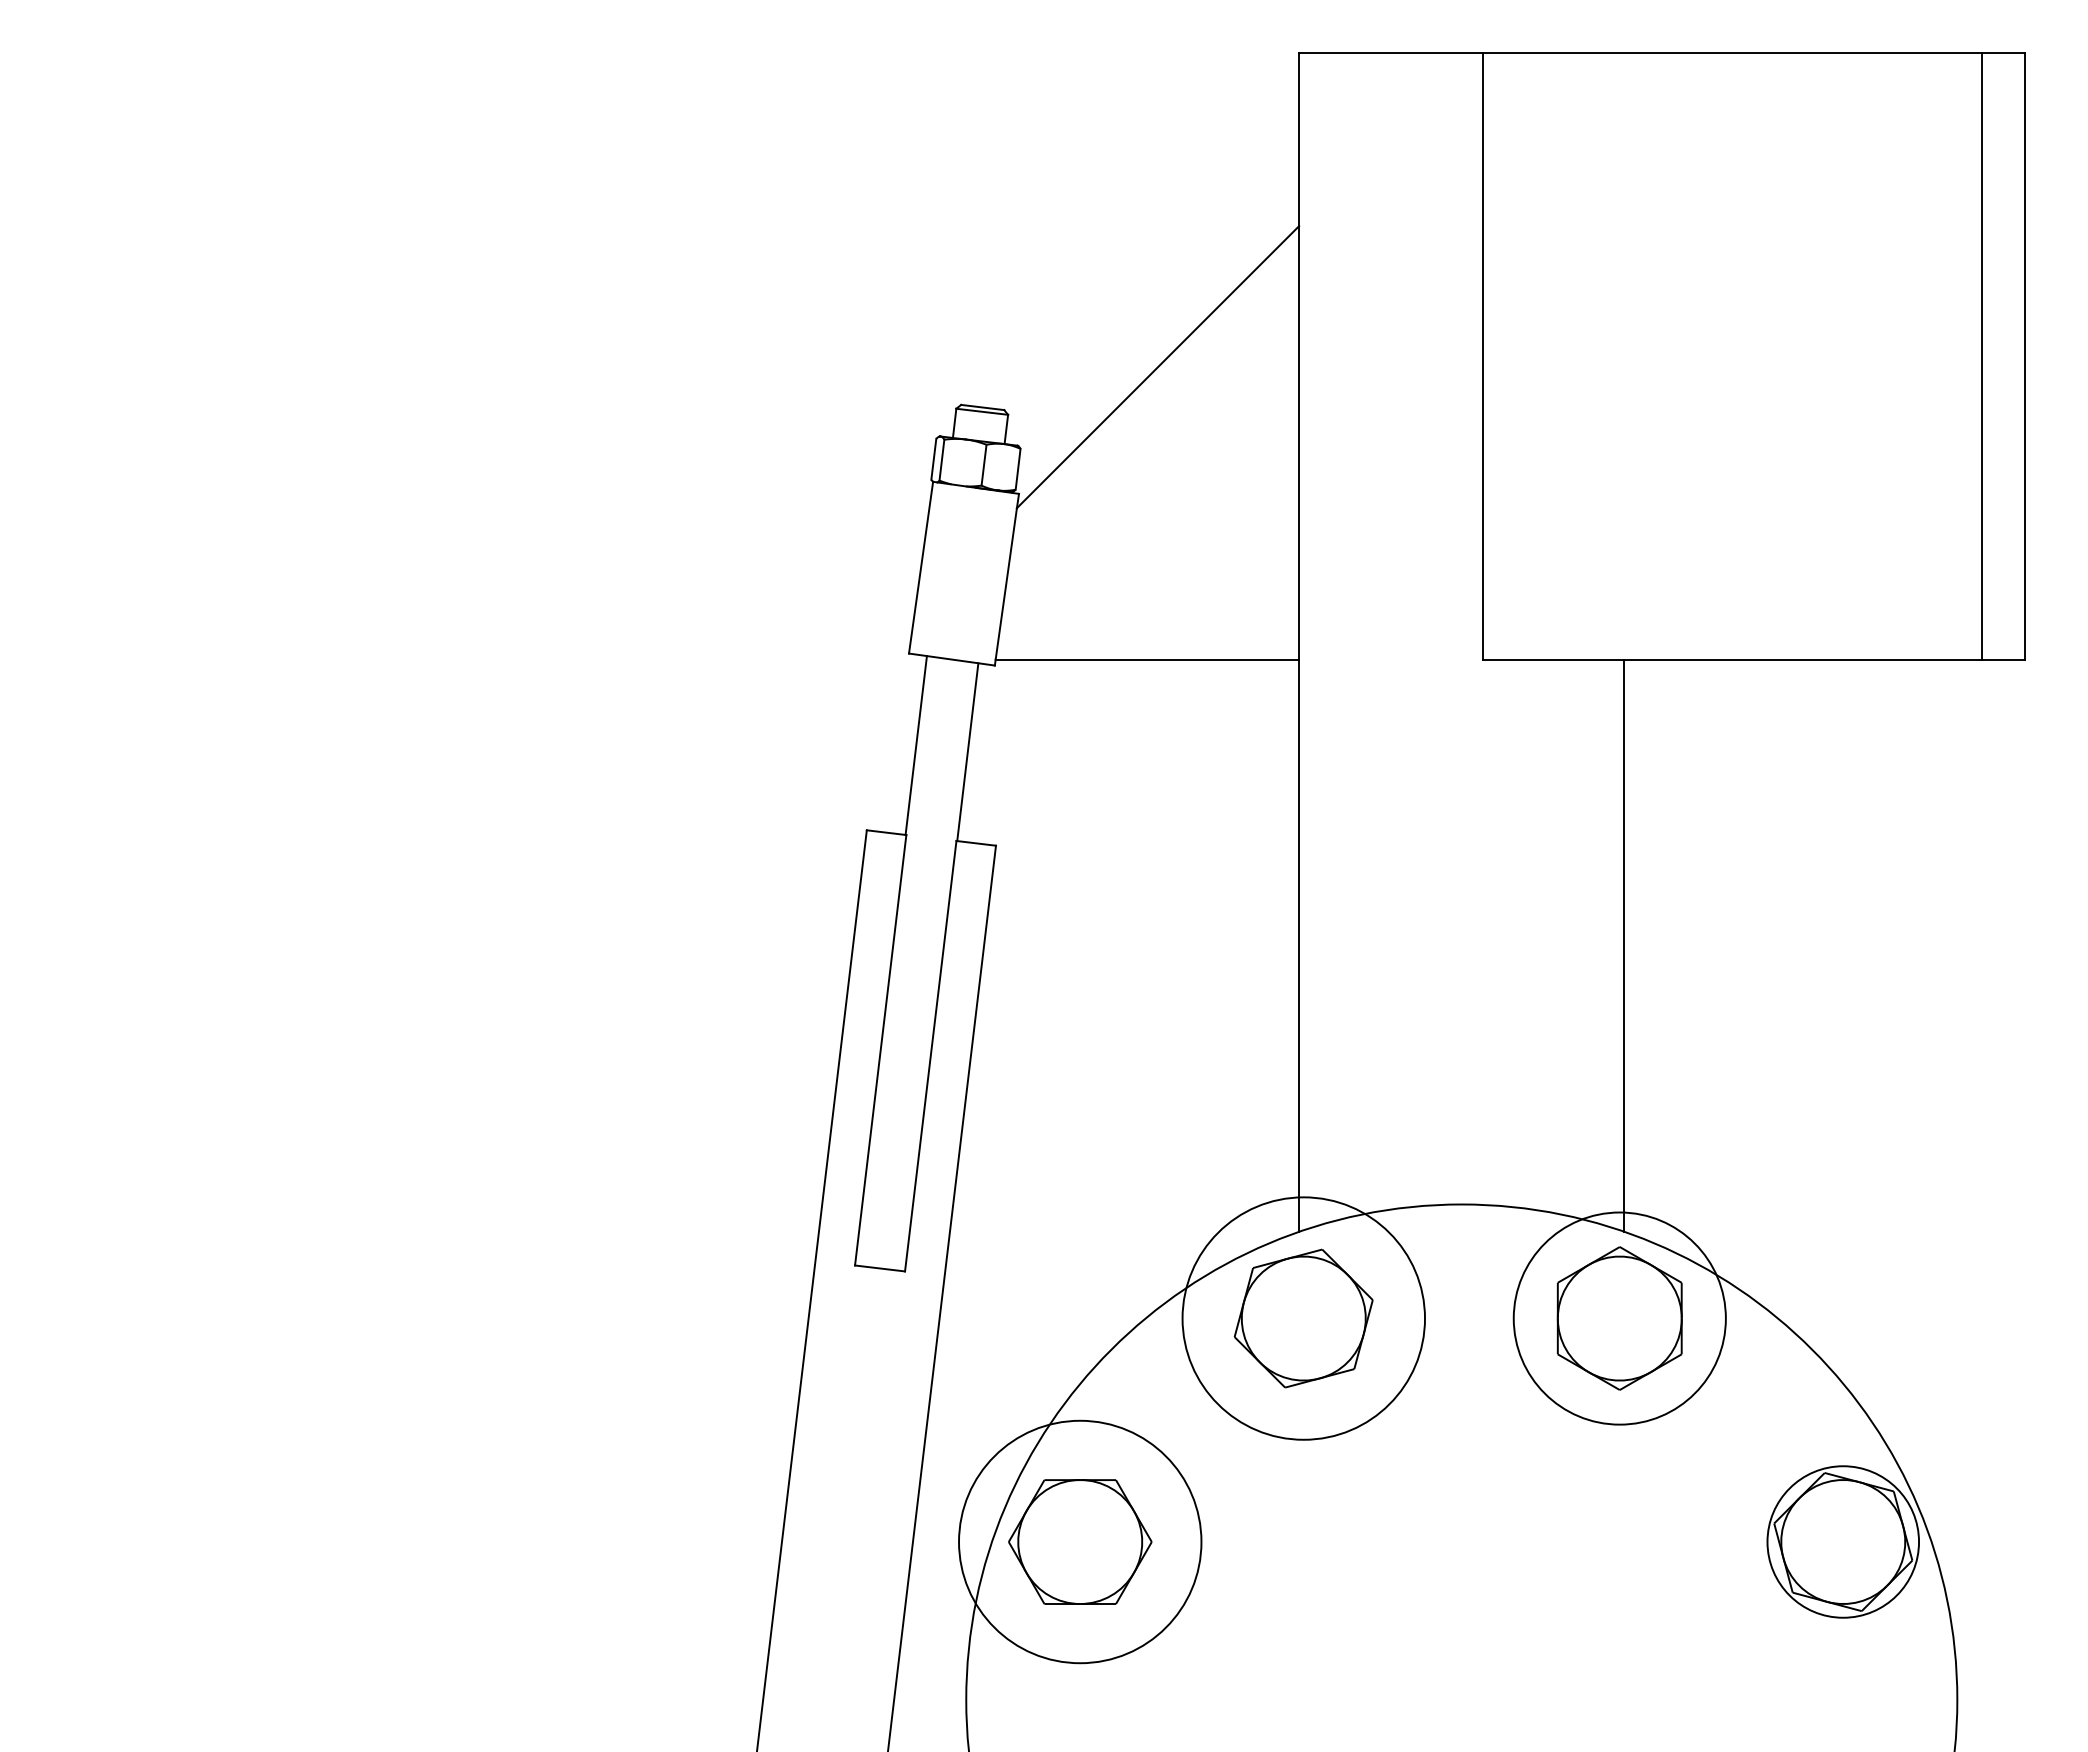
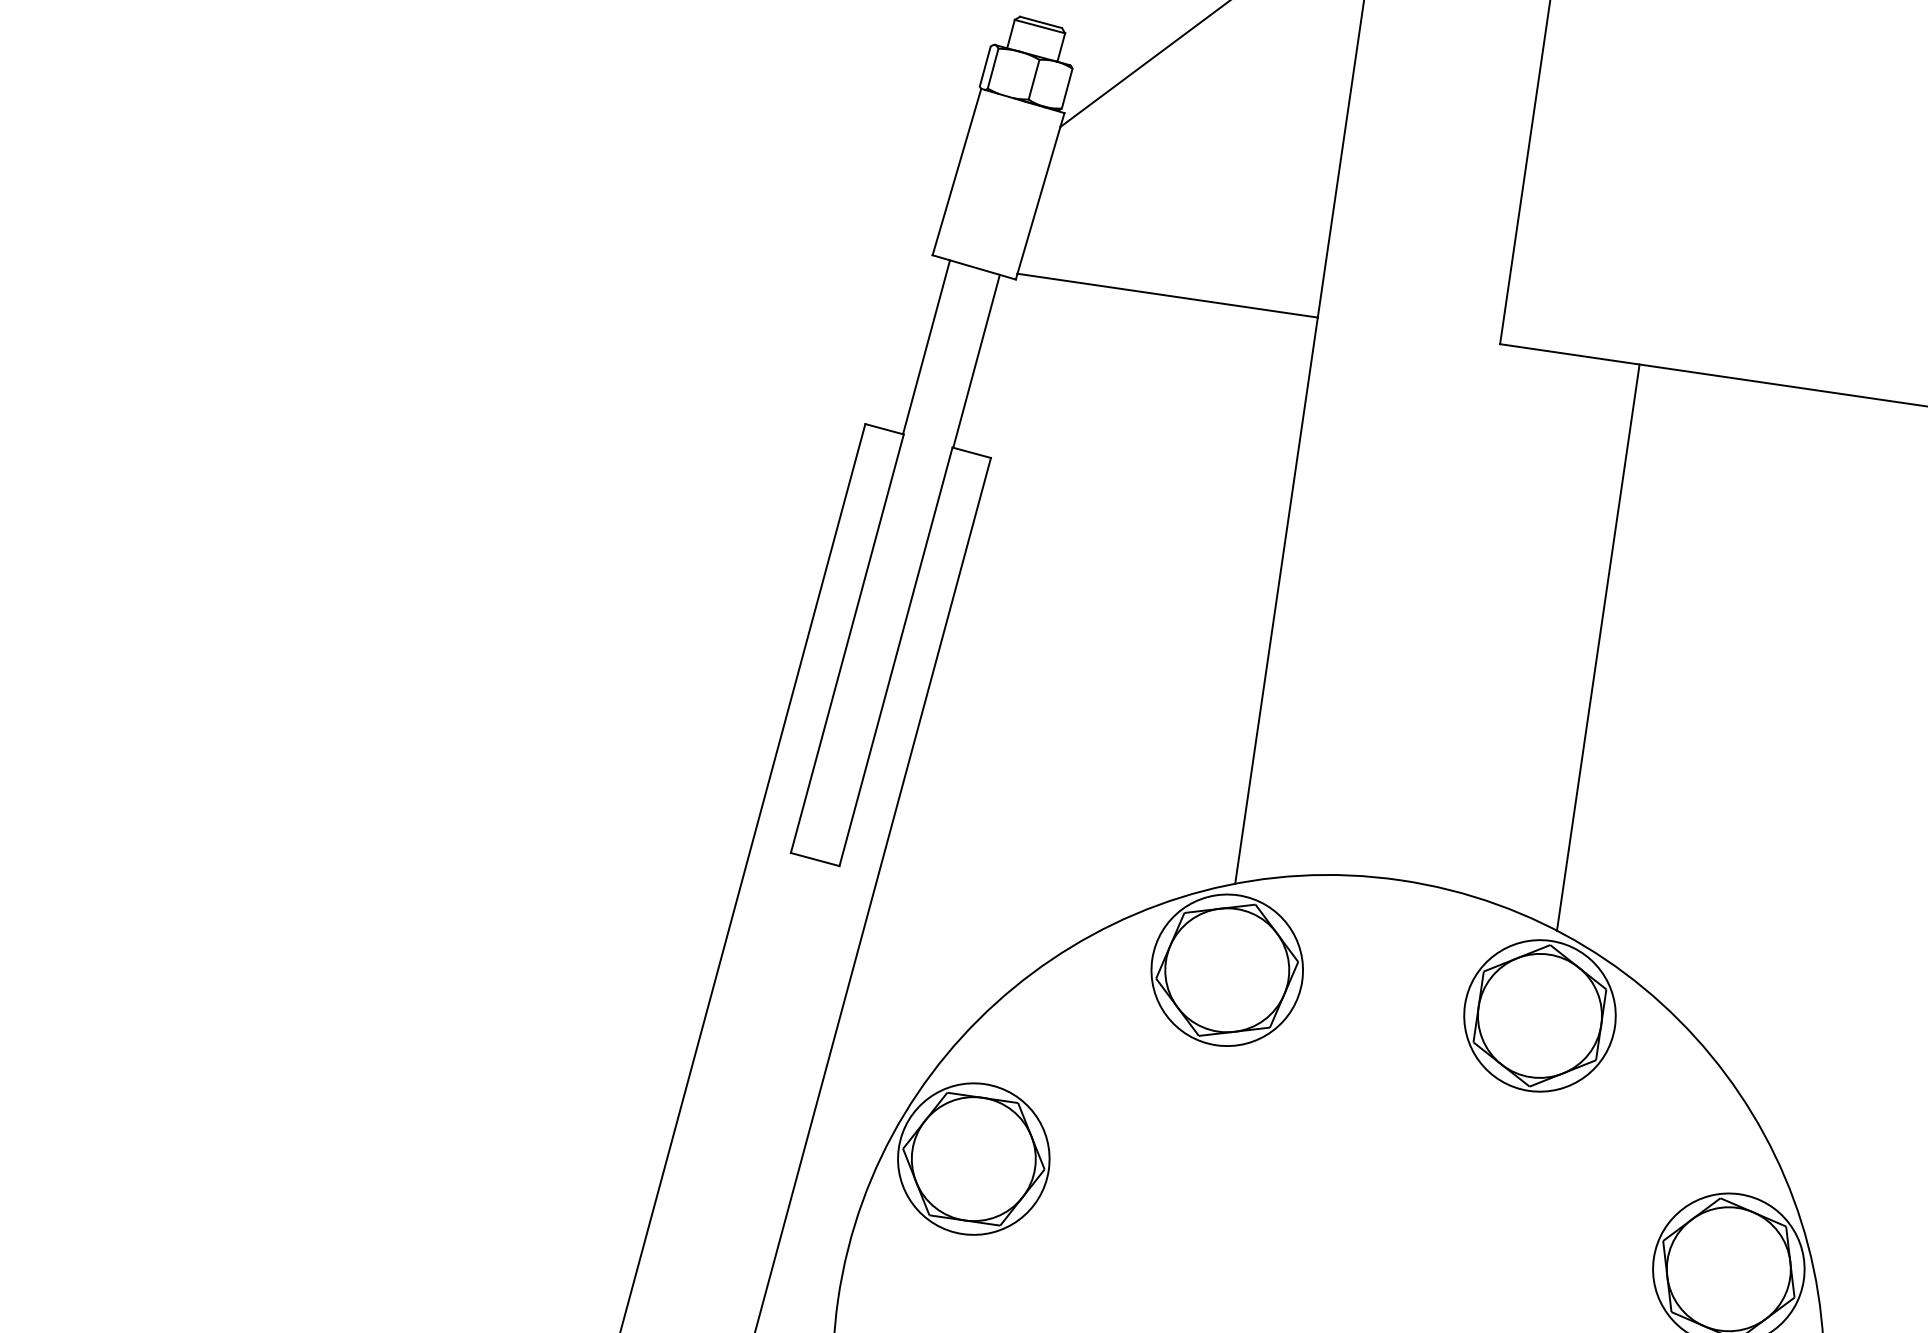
circle: (1303, 1318) -> (1226, 970), size x0.62
circle: (1619, 1318) -> (1539, 1015), size x0.71
circle: (1080, 1541) -> (974, 1158), size x0.62

